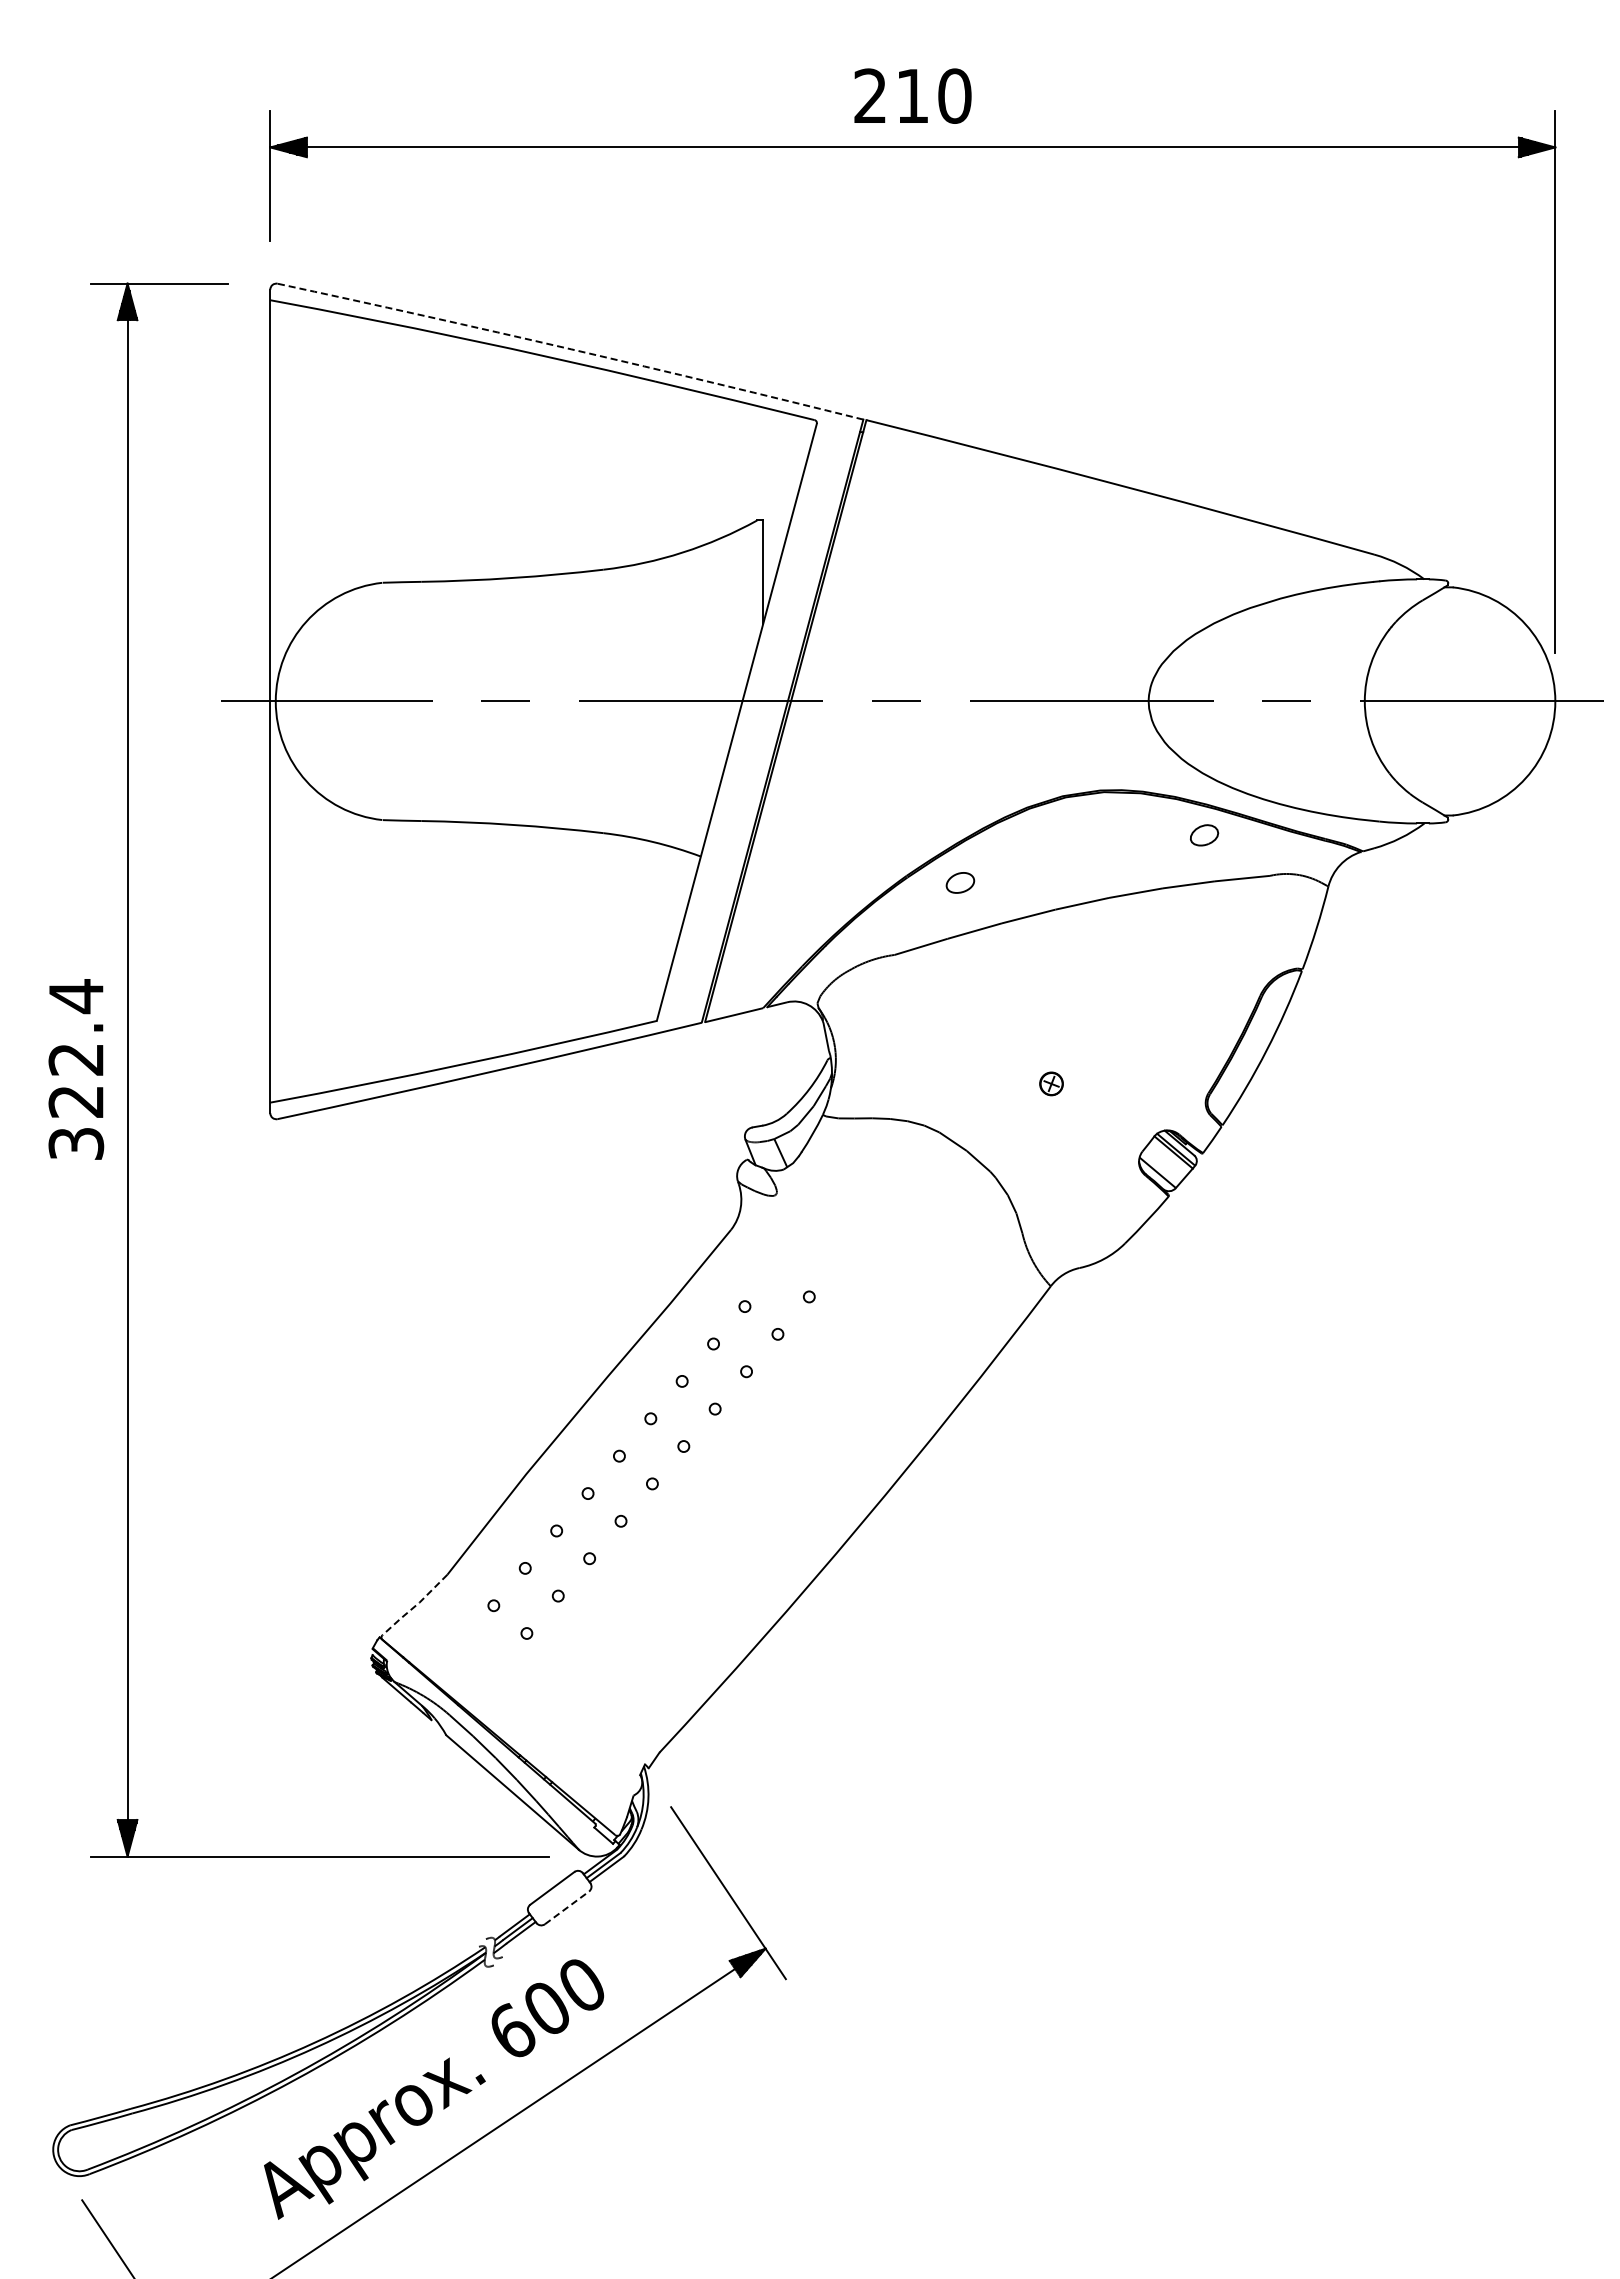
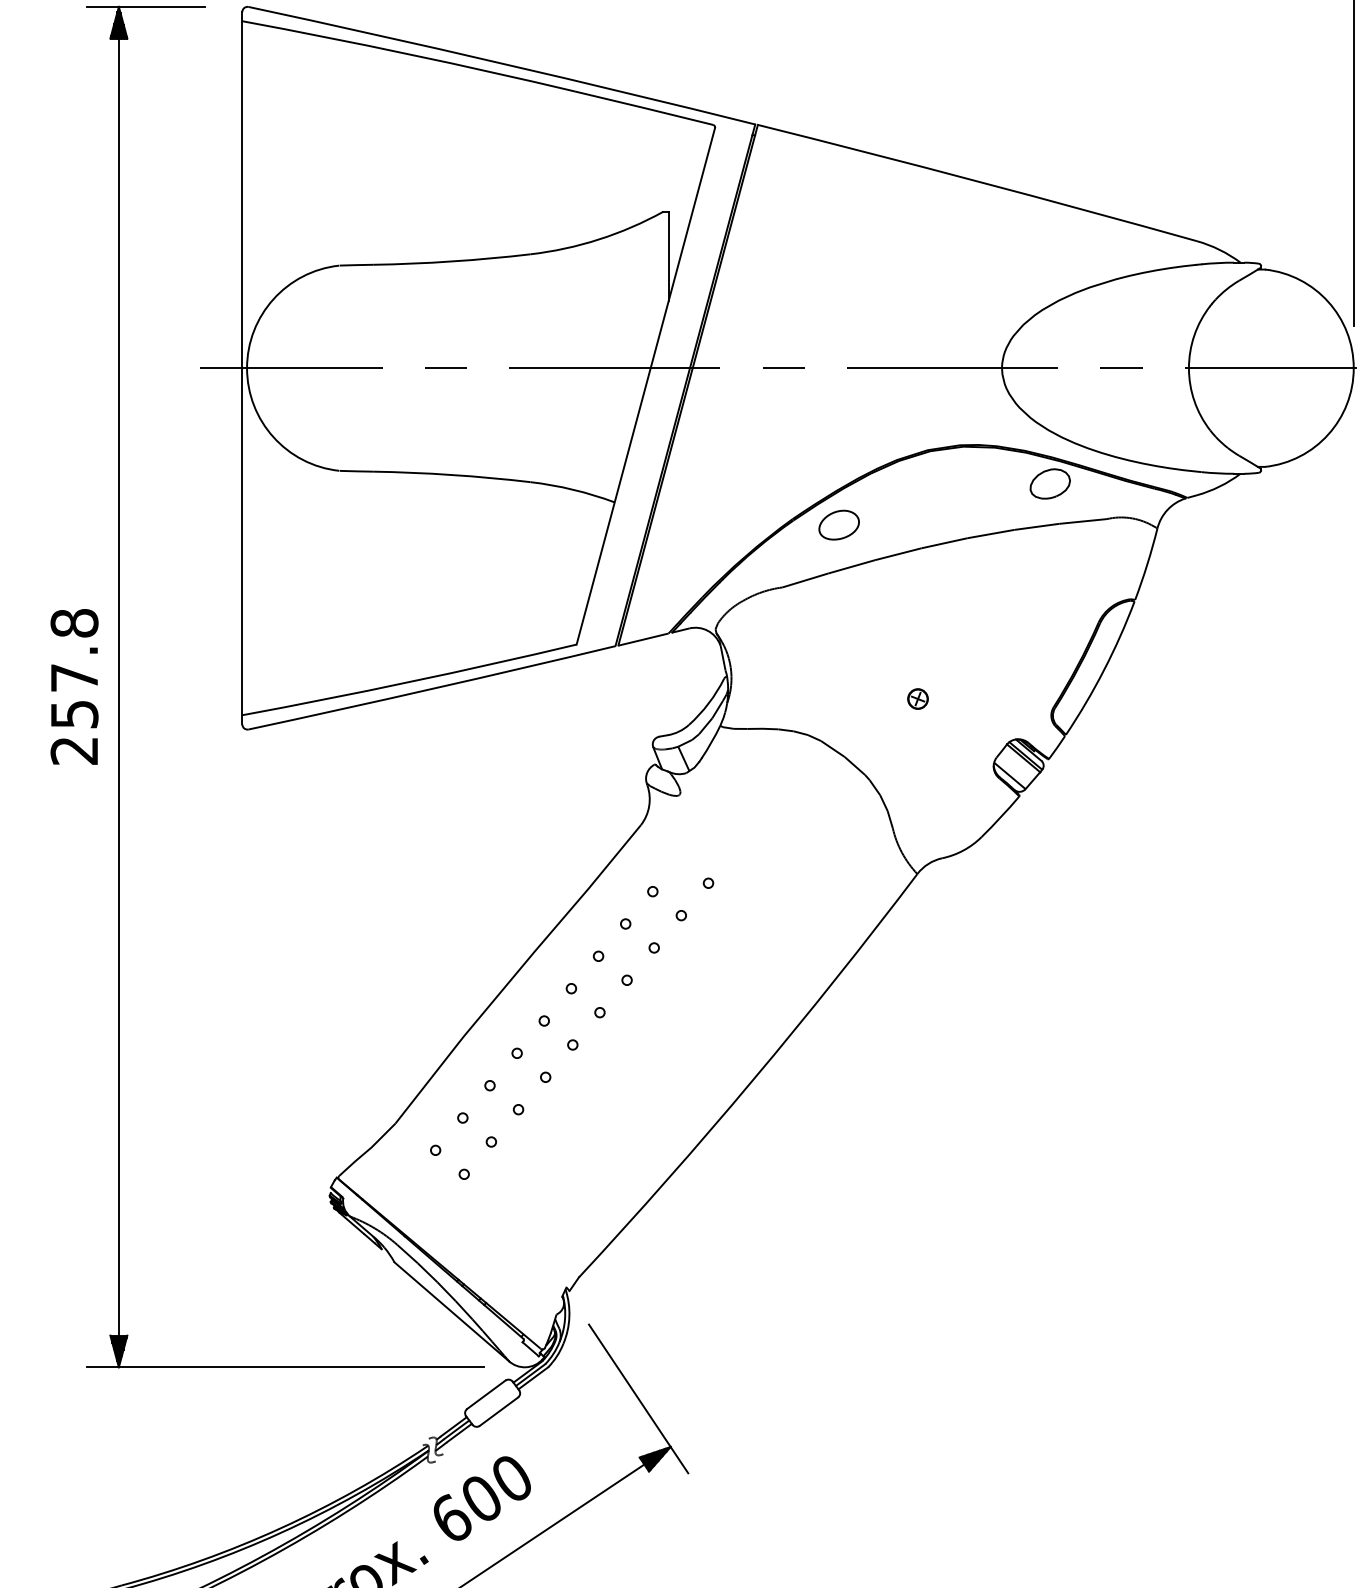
arc: (571, 349) -> (502, 63), dashed -> solid
part: (1204, 835) -> (1050, 484), size x1.67
part: (960, 882) -> (839, 524), size x1.67
text: (76, 1069) -> (74, 686), 322.4 -> 257.8
line: (415, 1605) -> (367, 1150), dashed -> solid
line: (567, 1907) -> (499, 1411), dashed -> solid

